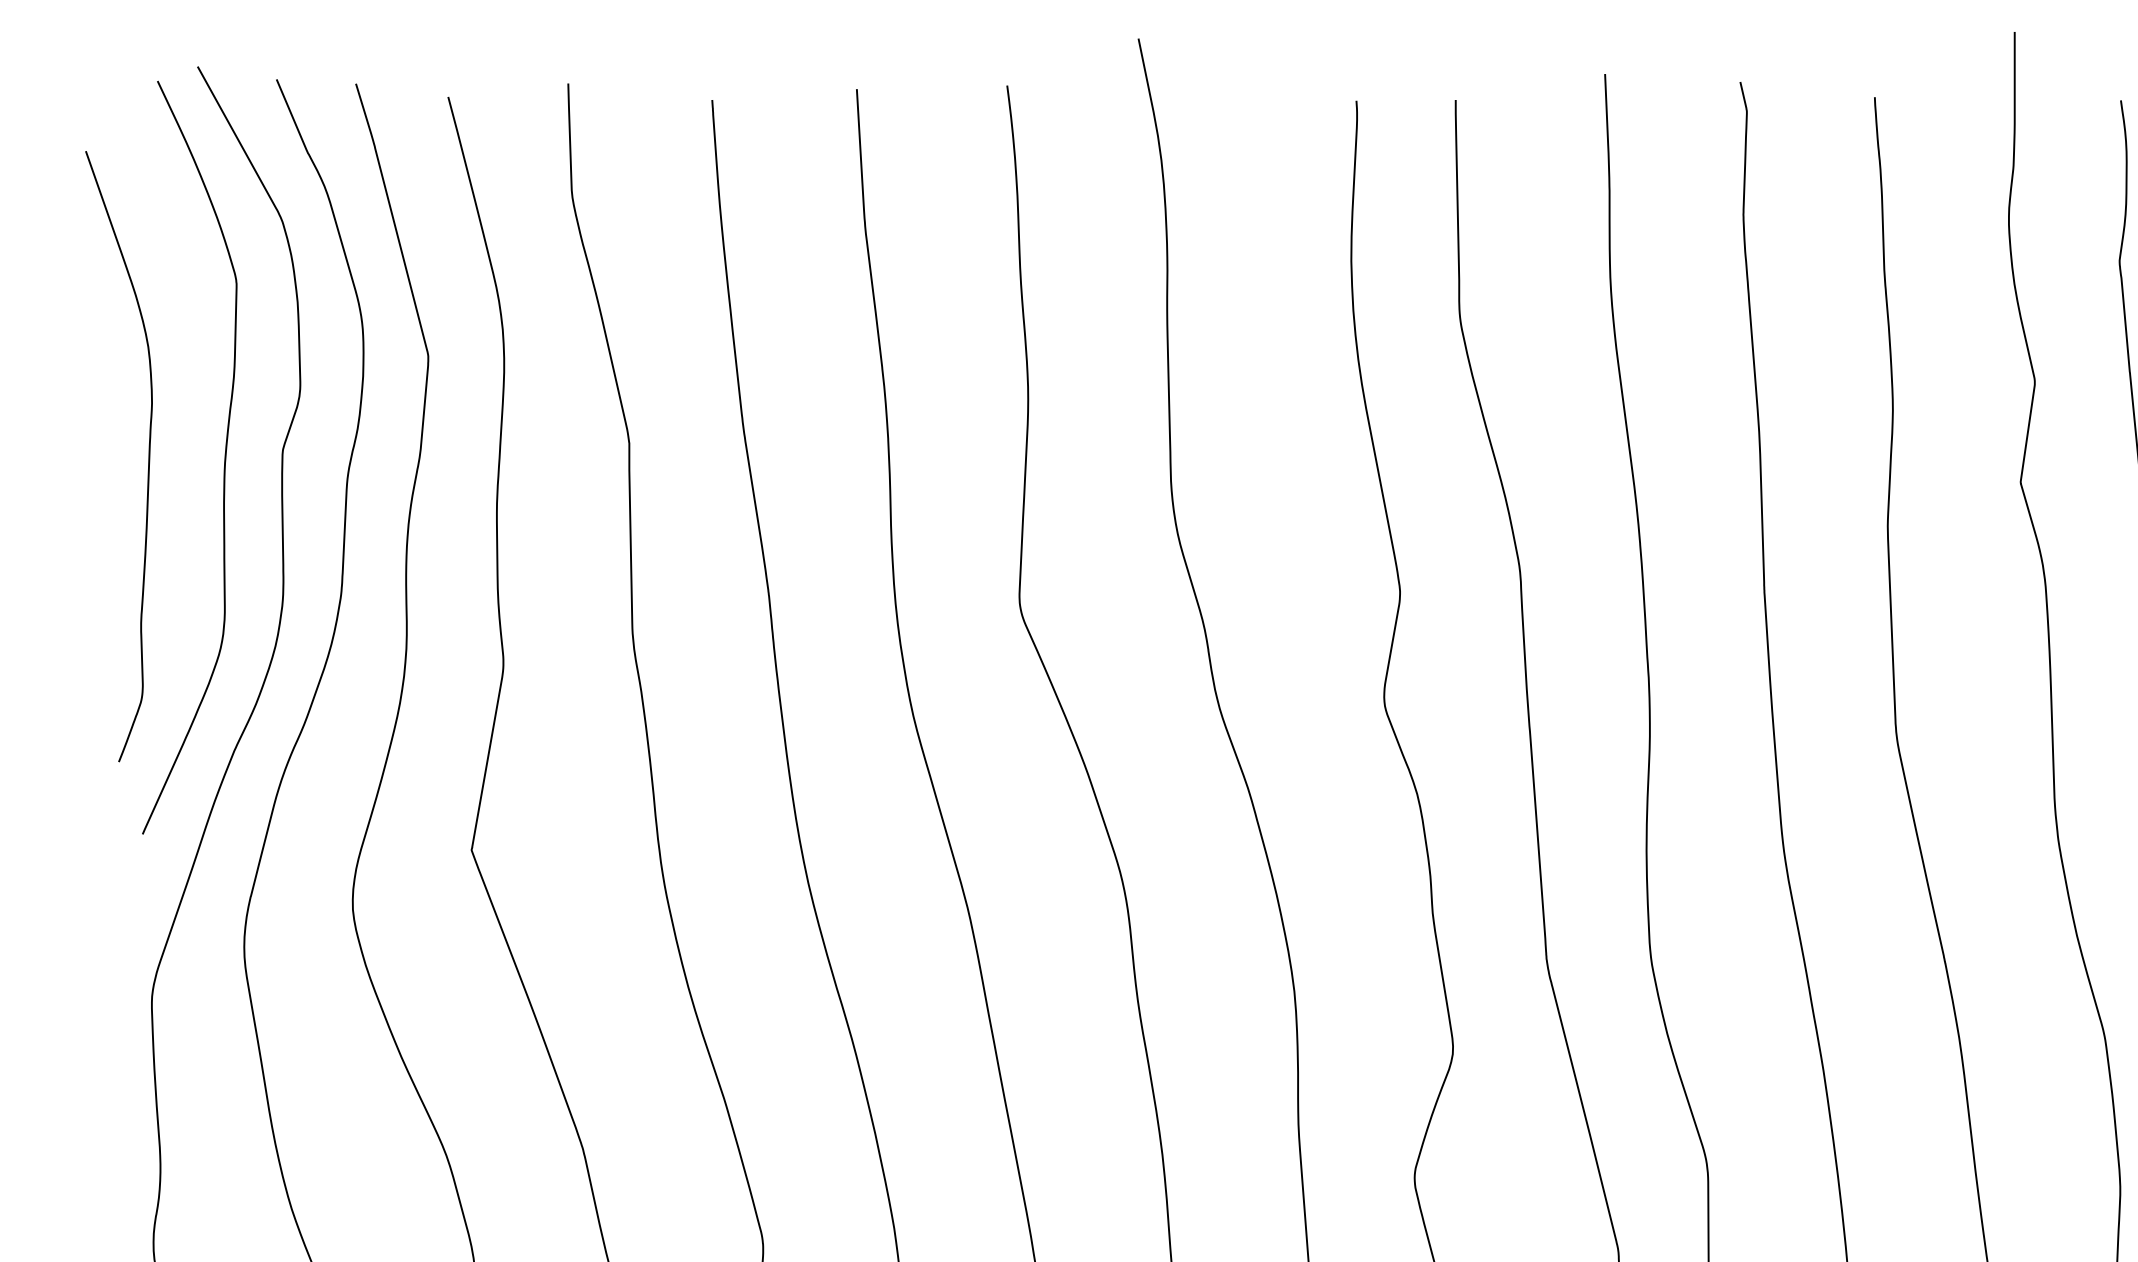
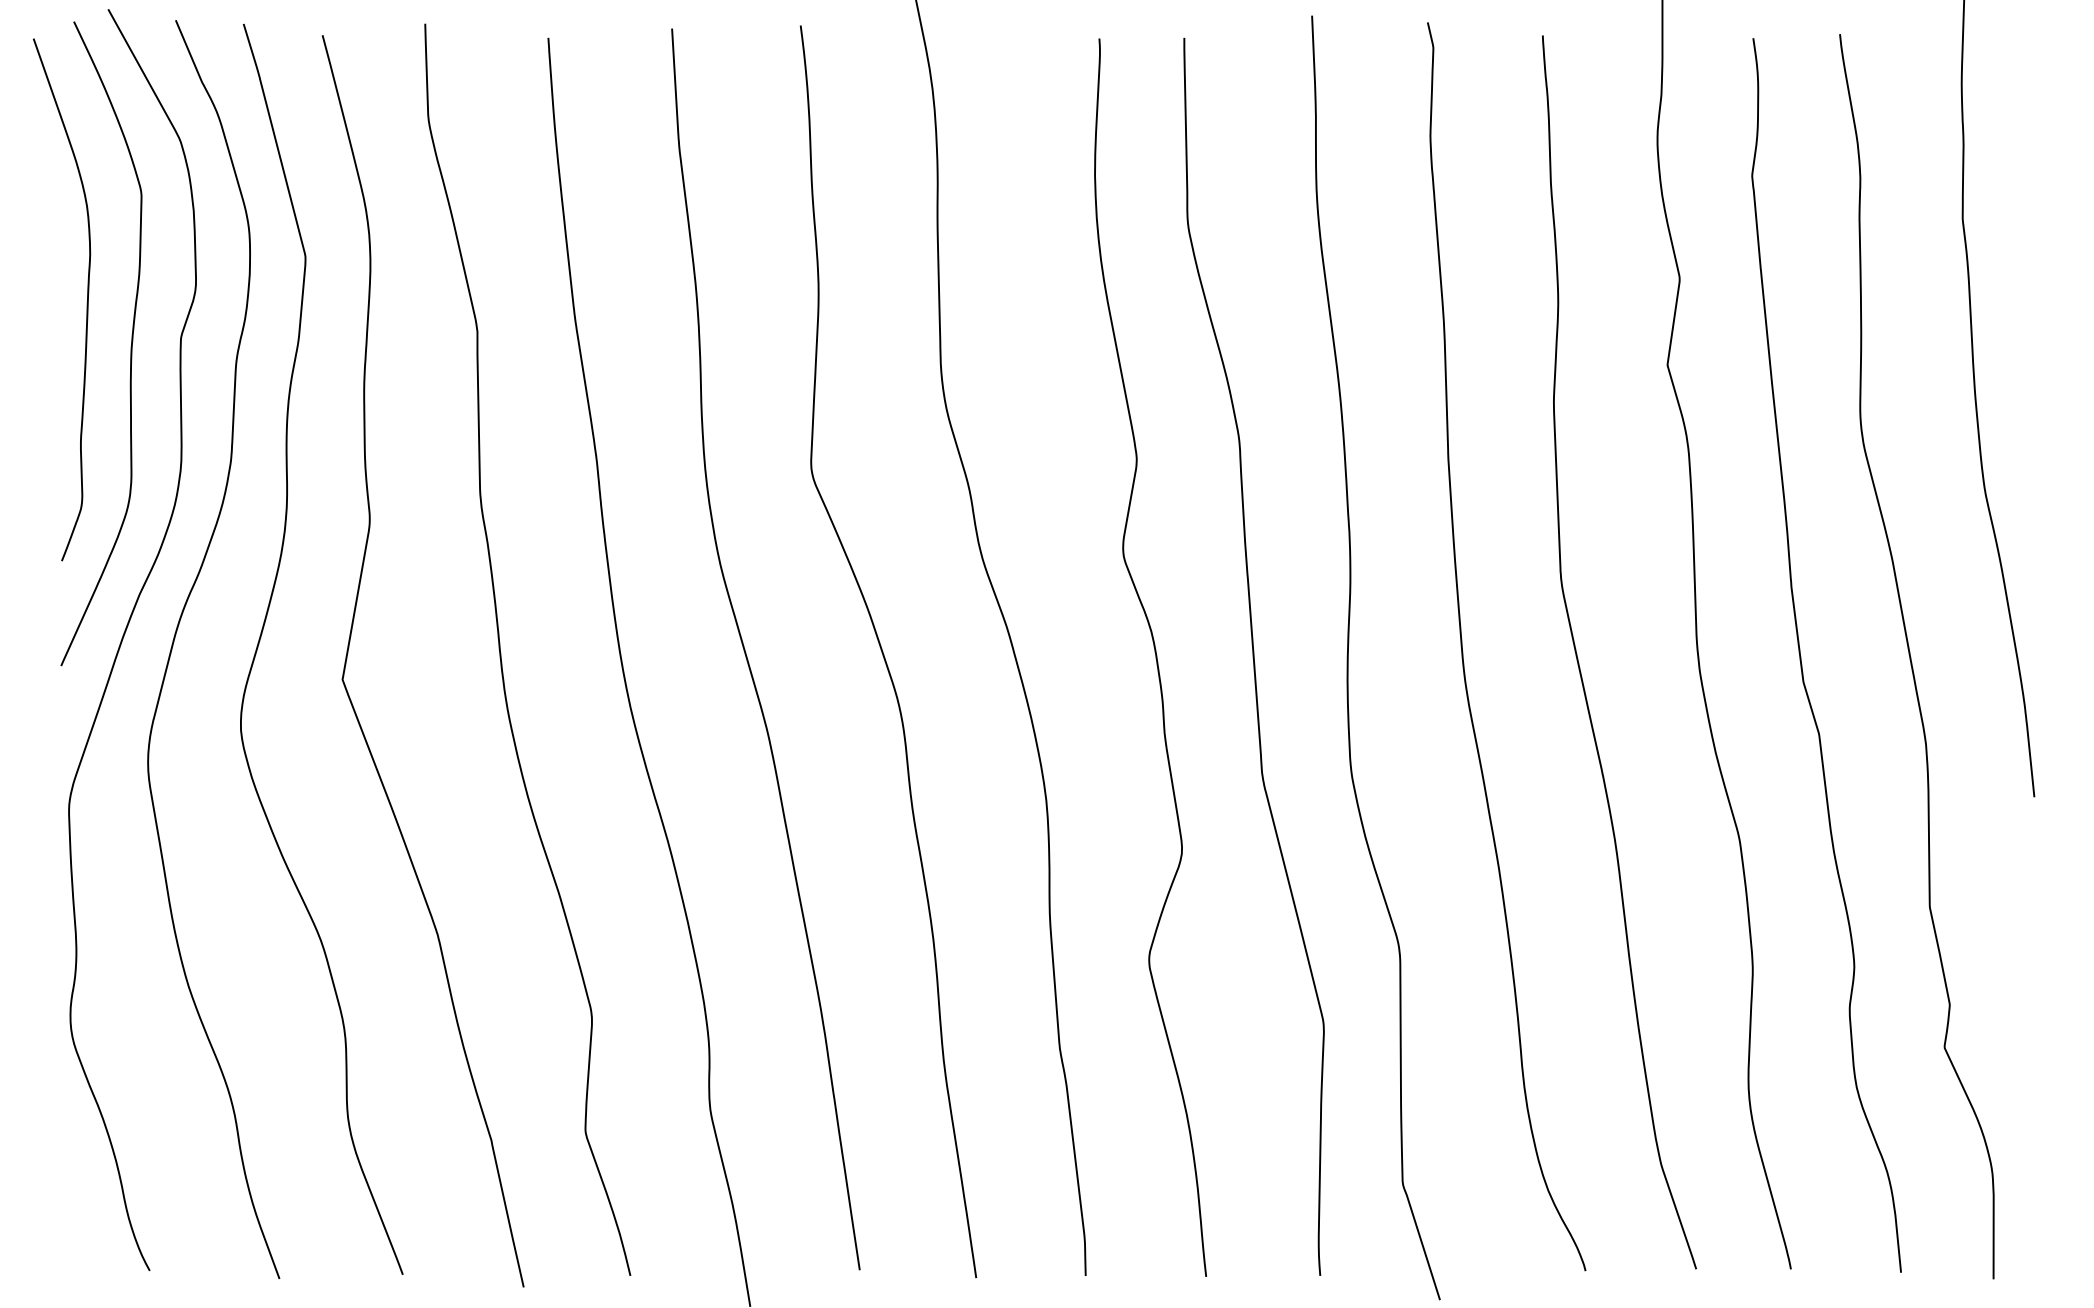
curve: (147, 459) -> (86, 302), moved

